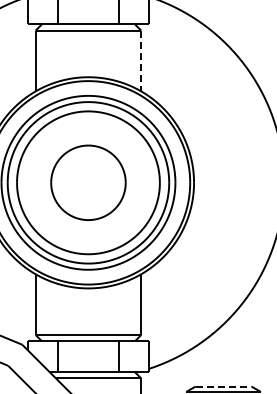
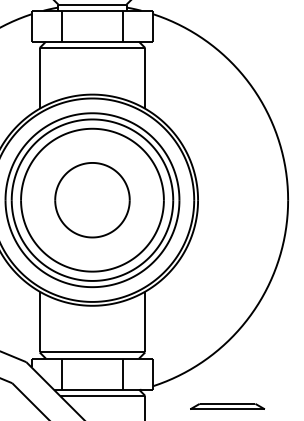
line: (141, 61) -> (145, 78), dashed -> solid
line: (223, 386) -> (227, 403), dashed -> solid

